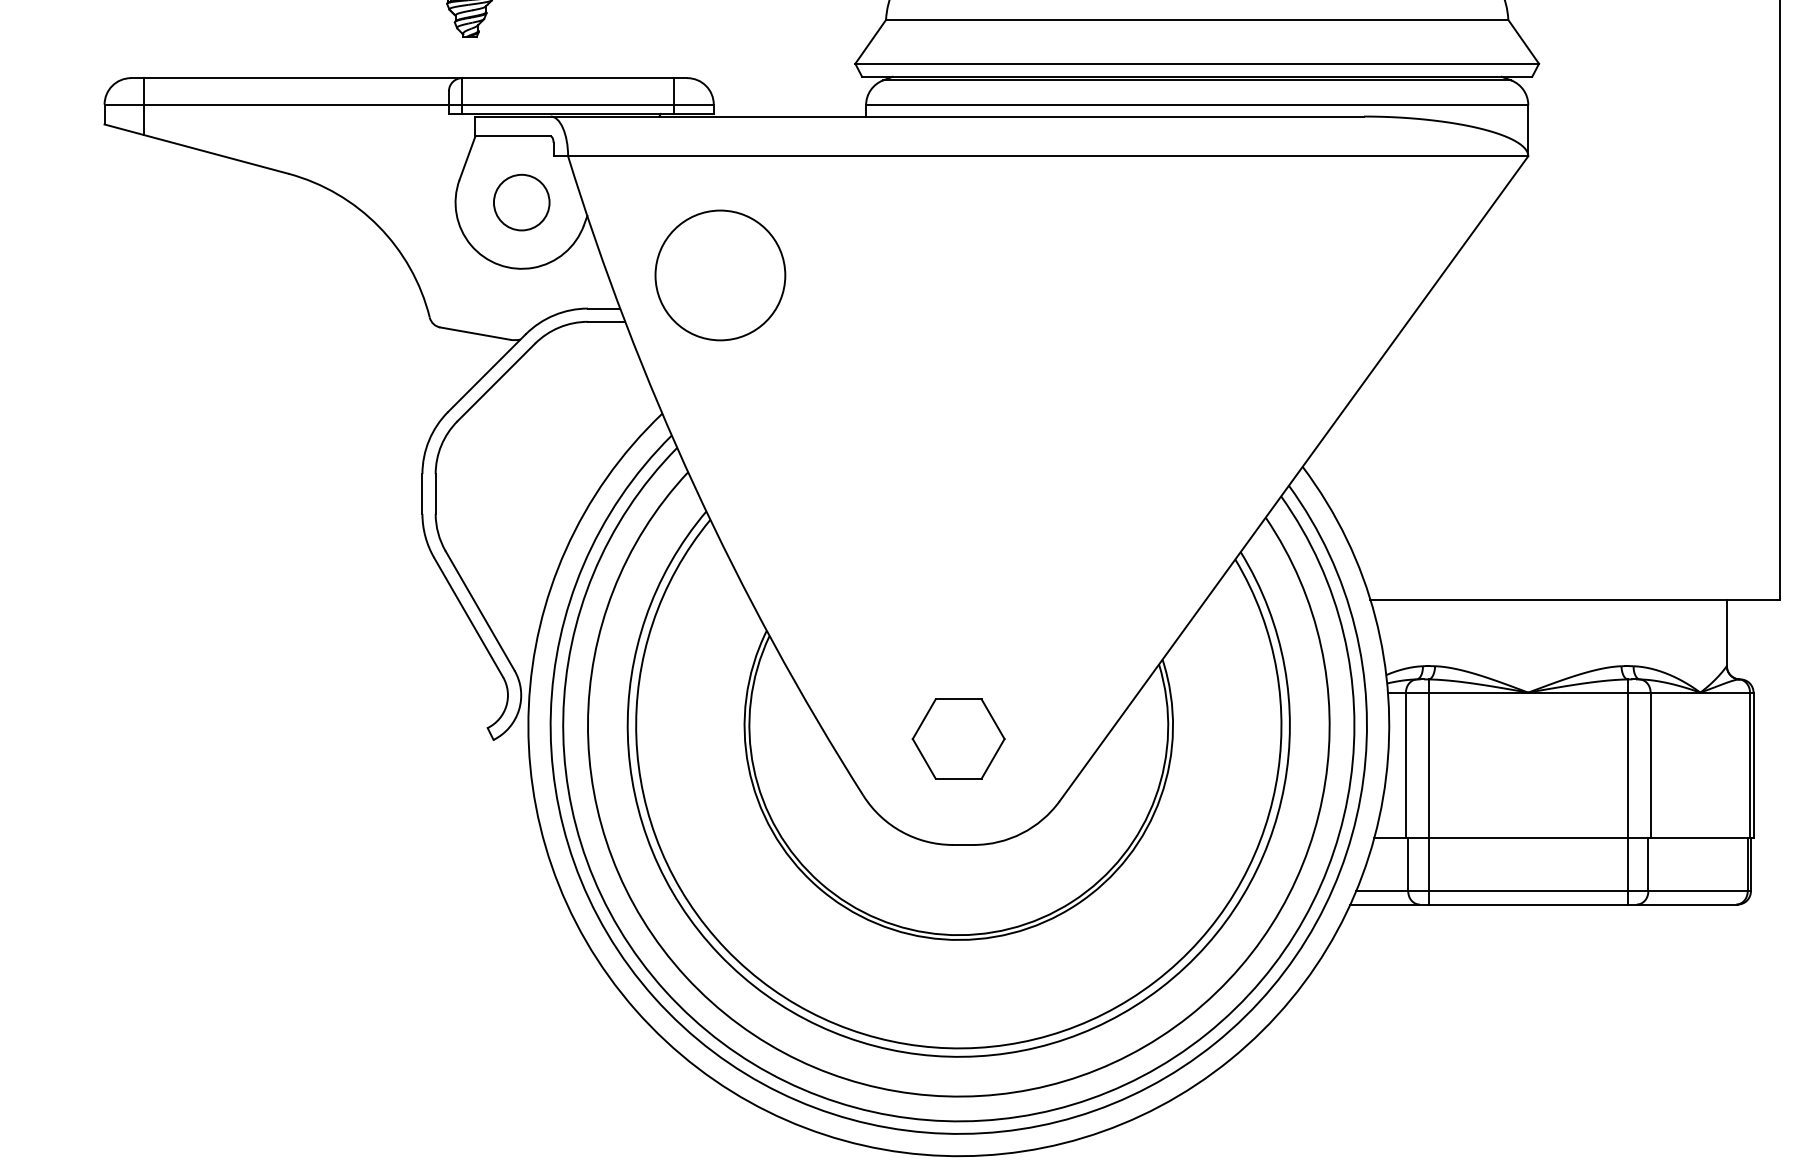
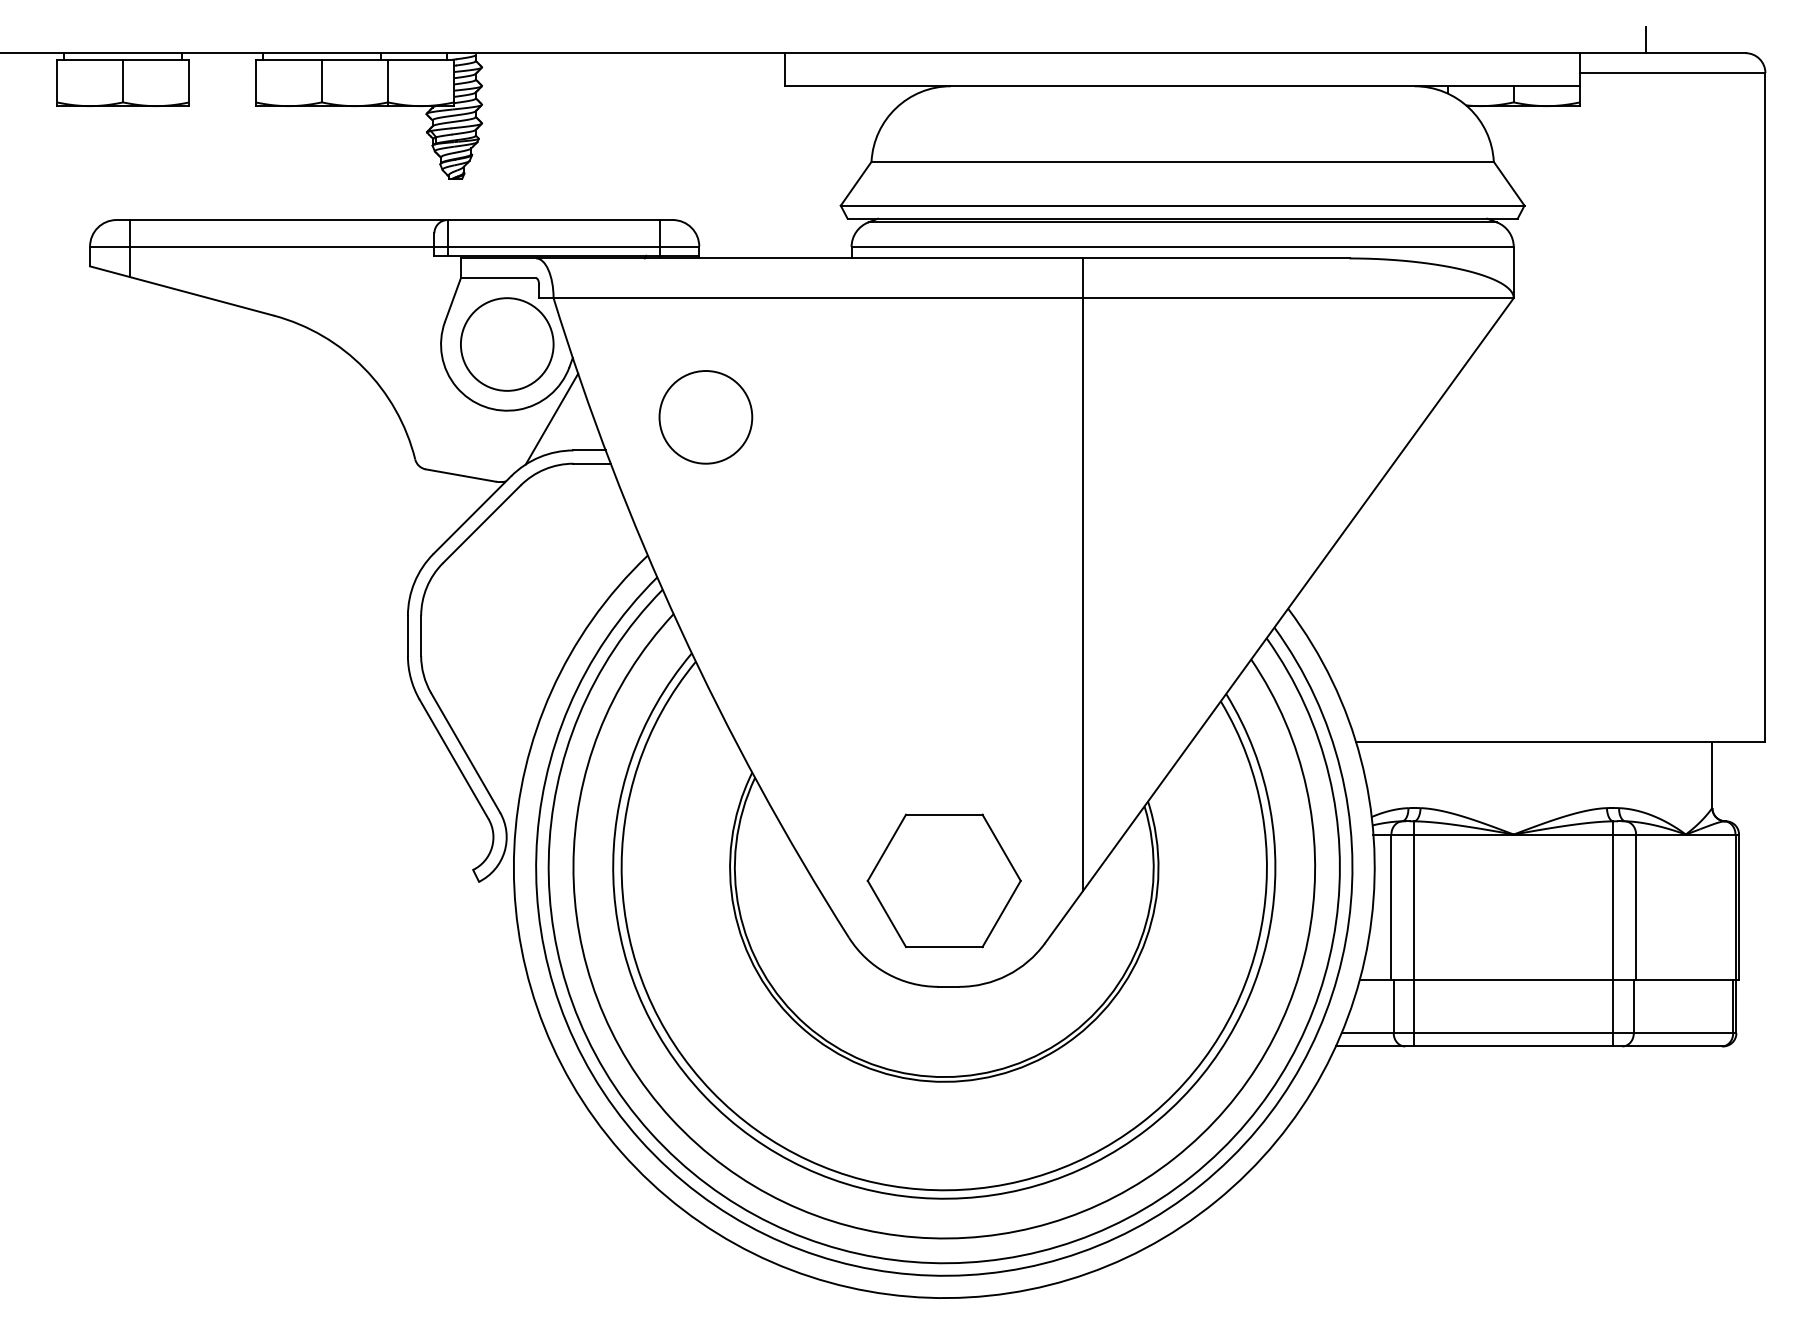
circle: (521, 202) -> (506, 344), size x1.67
circle: (720, 275) -> (705, 417), size x0.71
line: (566, 276) -> (551, 418), added
line: (1098, 432) -> (1083, 574), added
part: (958, 738) -> (943, 880), size x1.67

